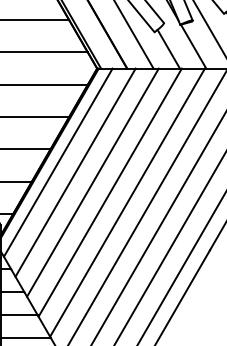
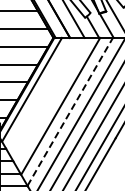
line: (75, 171) -> (41, 94), removed
line: (91, 182) -> (50, 100), removed
line: (128, 202) -> (70, 111), solid -> dashed

